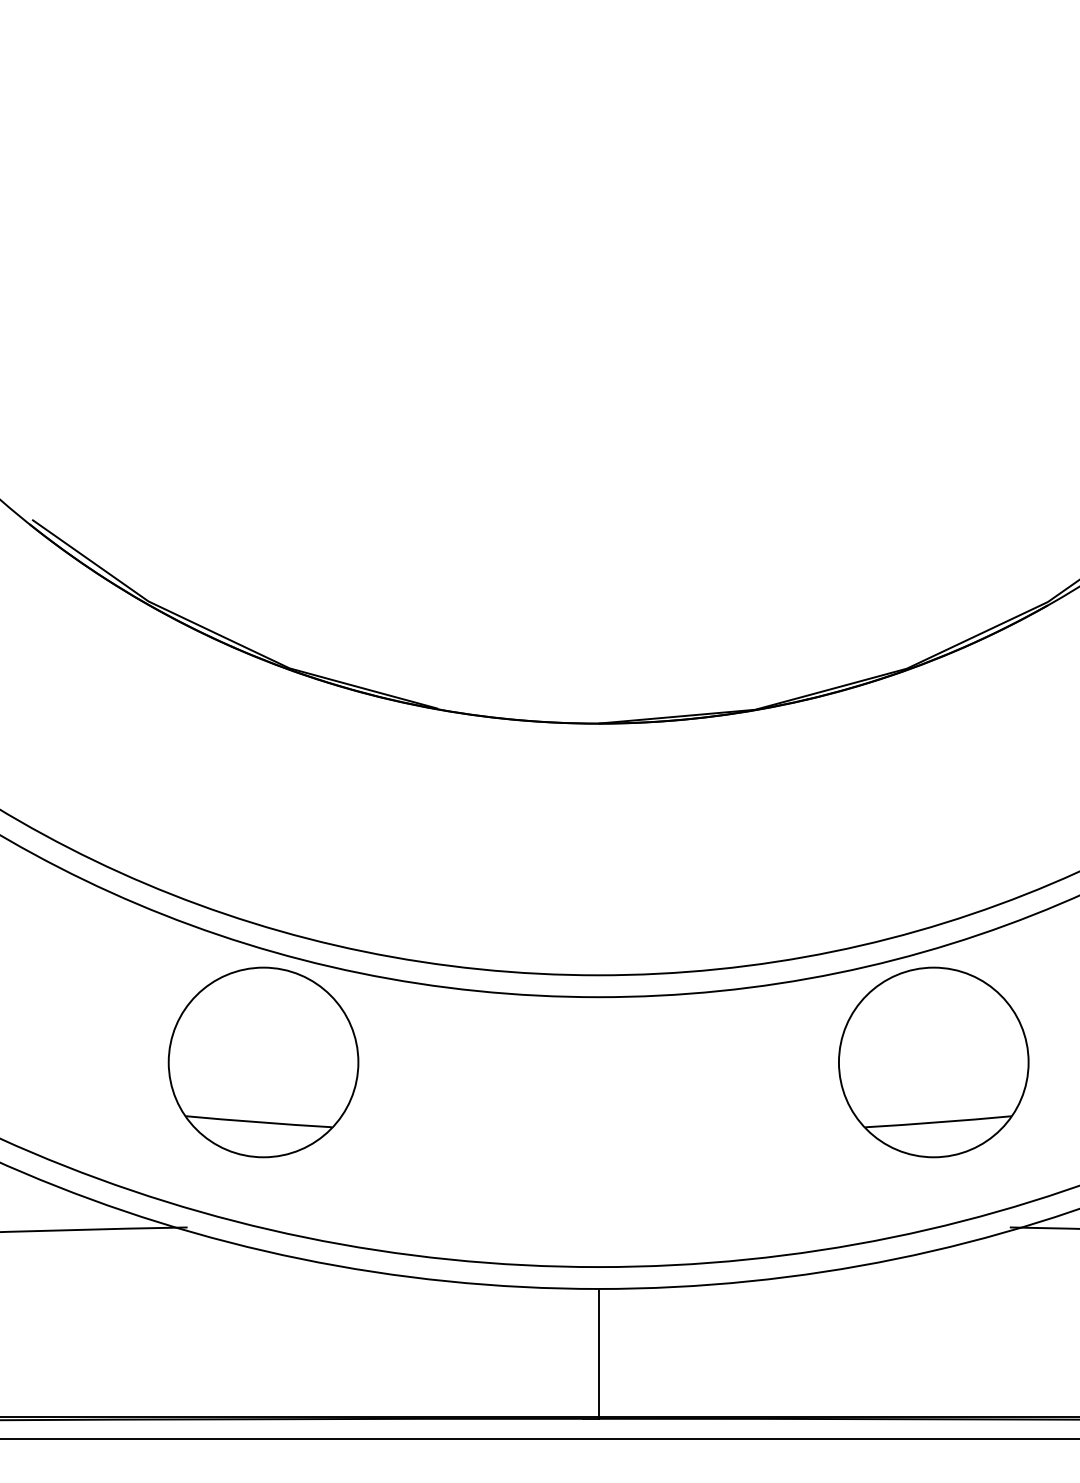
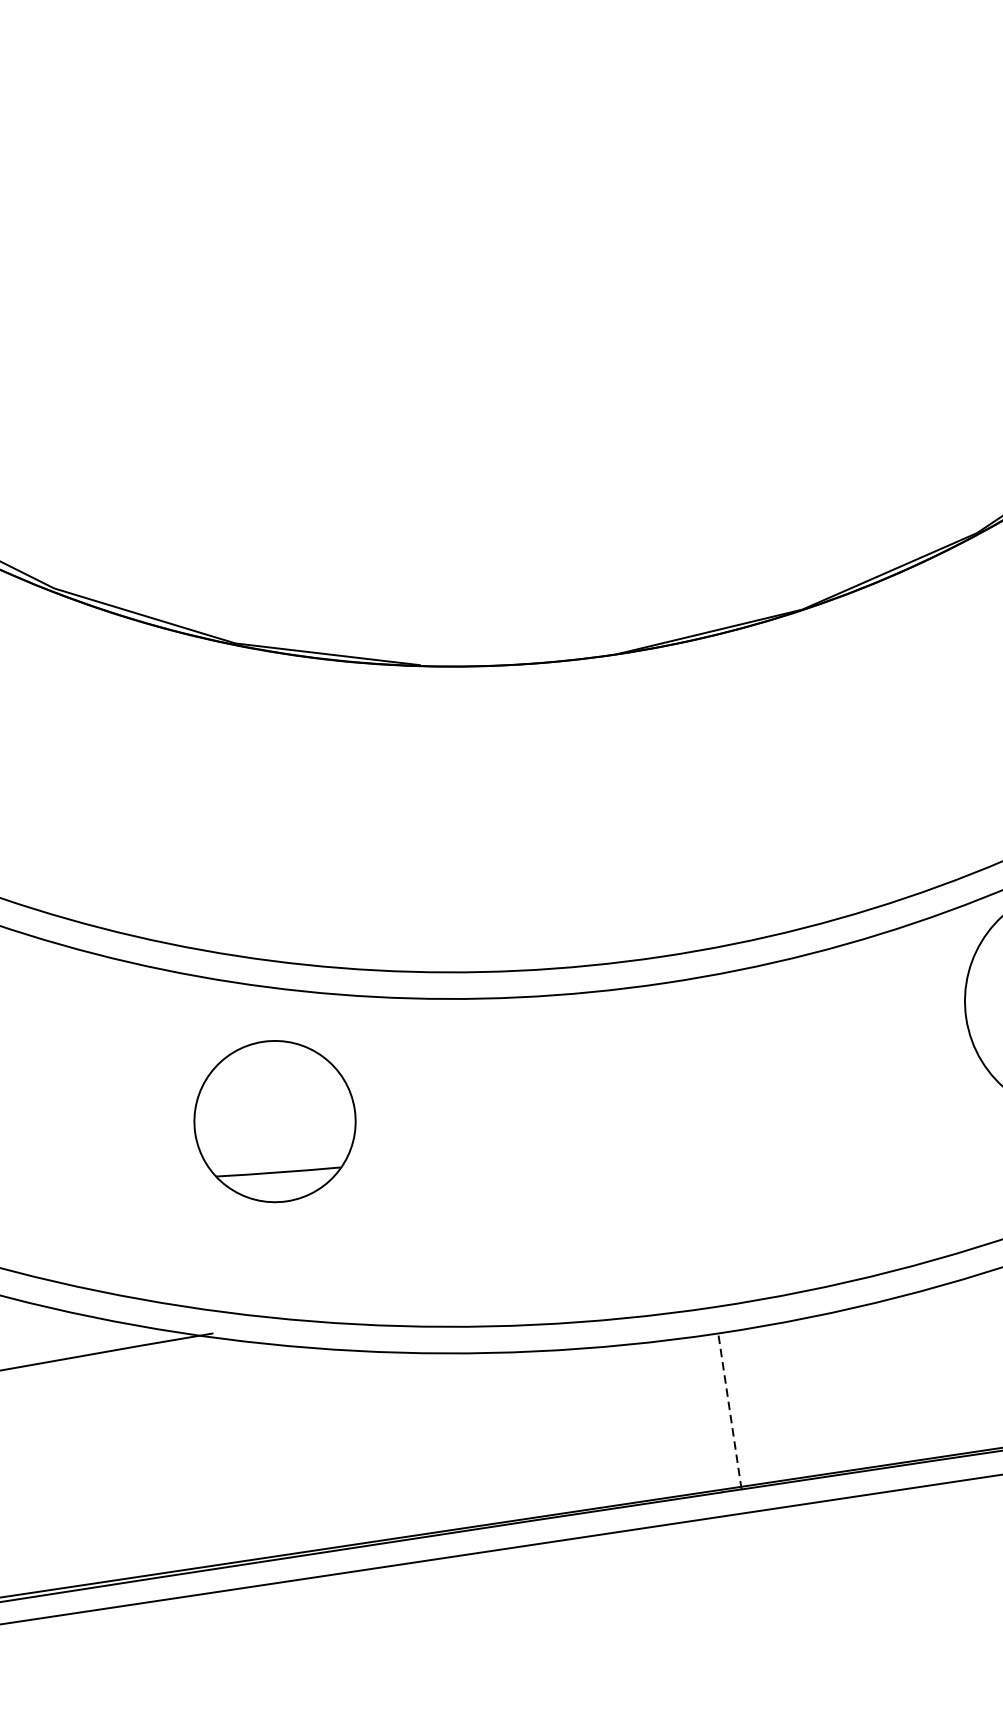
part: (263, 1062) -> (274, 1121), size x0.7
line: (598, 1353) -> (729, 1411), solid -> dashed

